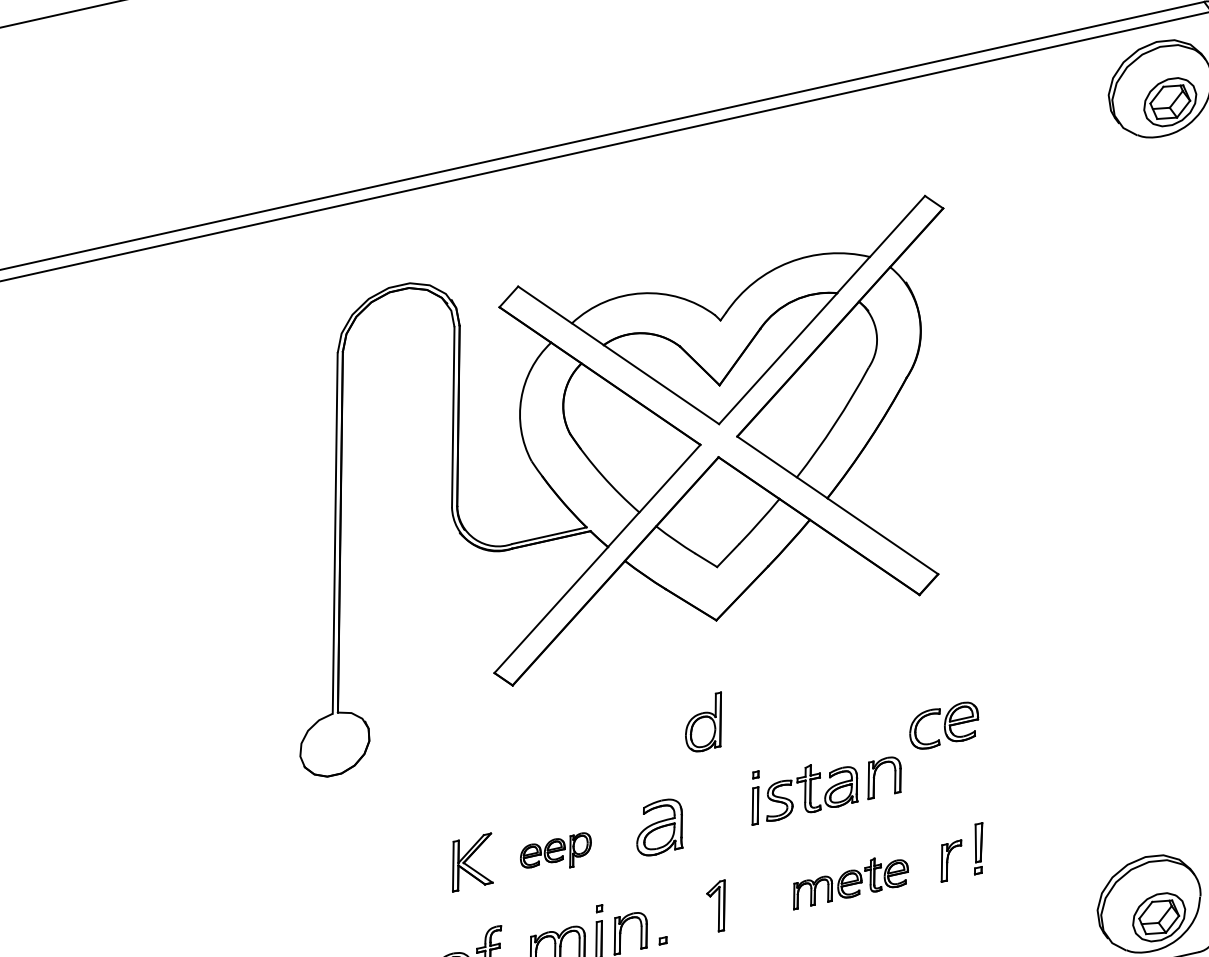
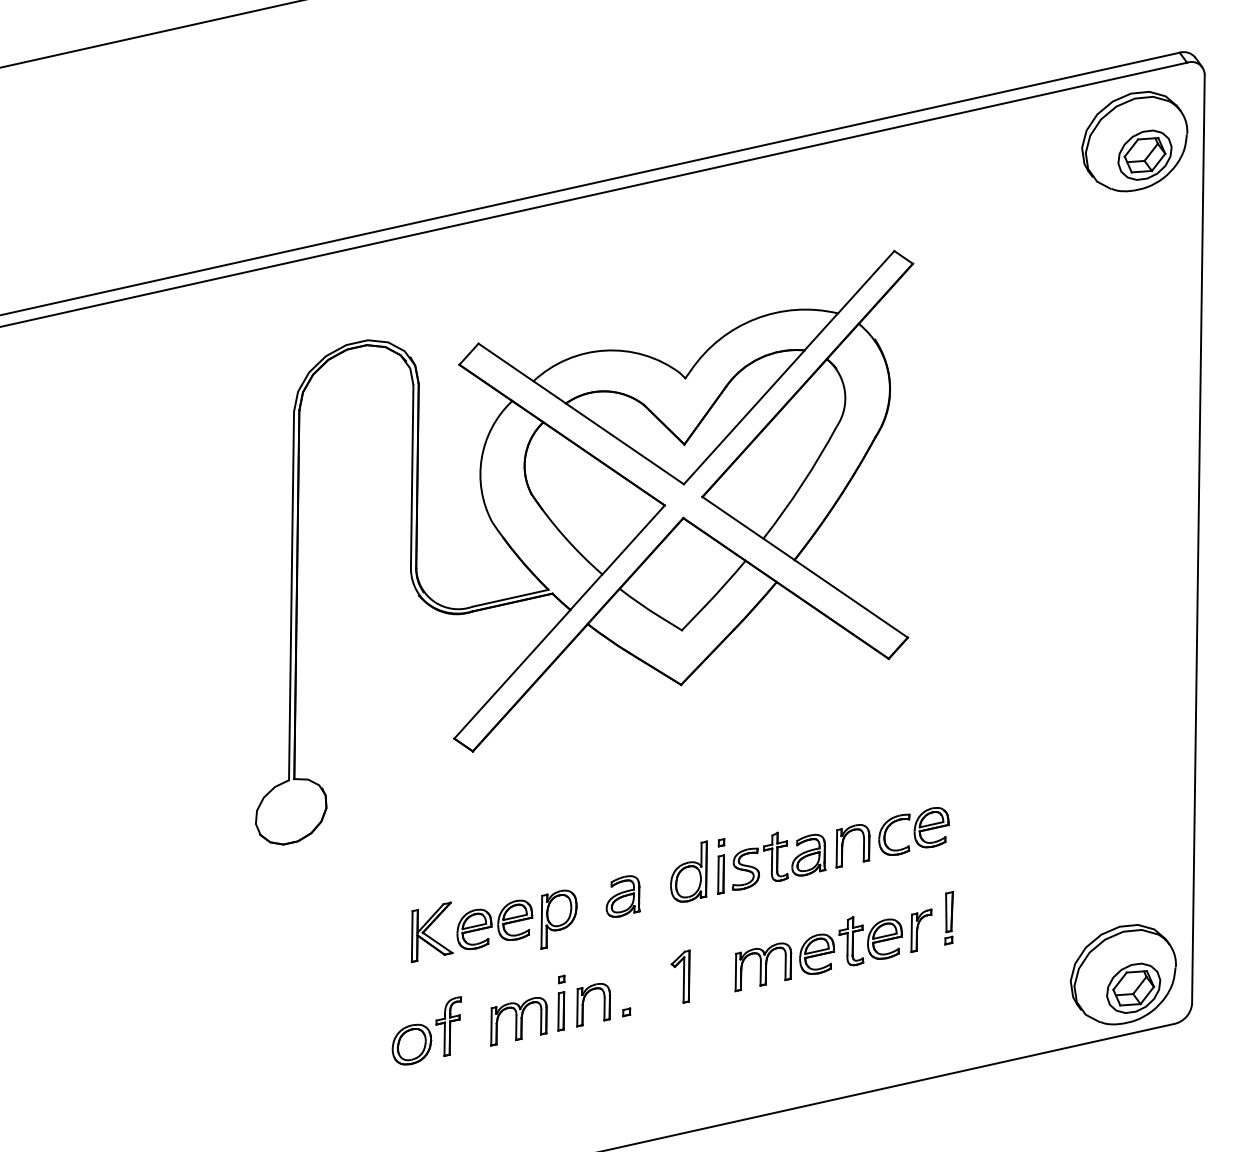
part: (703, 721) -> (688, 871), moved
part: (943, 725) -> (913, 831), moved
part: (659, 827) -> (622, 896), size x0.71
part: (555, 849) -> (516, 919), size x1.67
part: (850, 884) -> (818, 954), size x1.43

